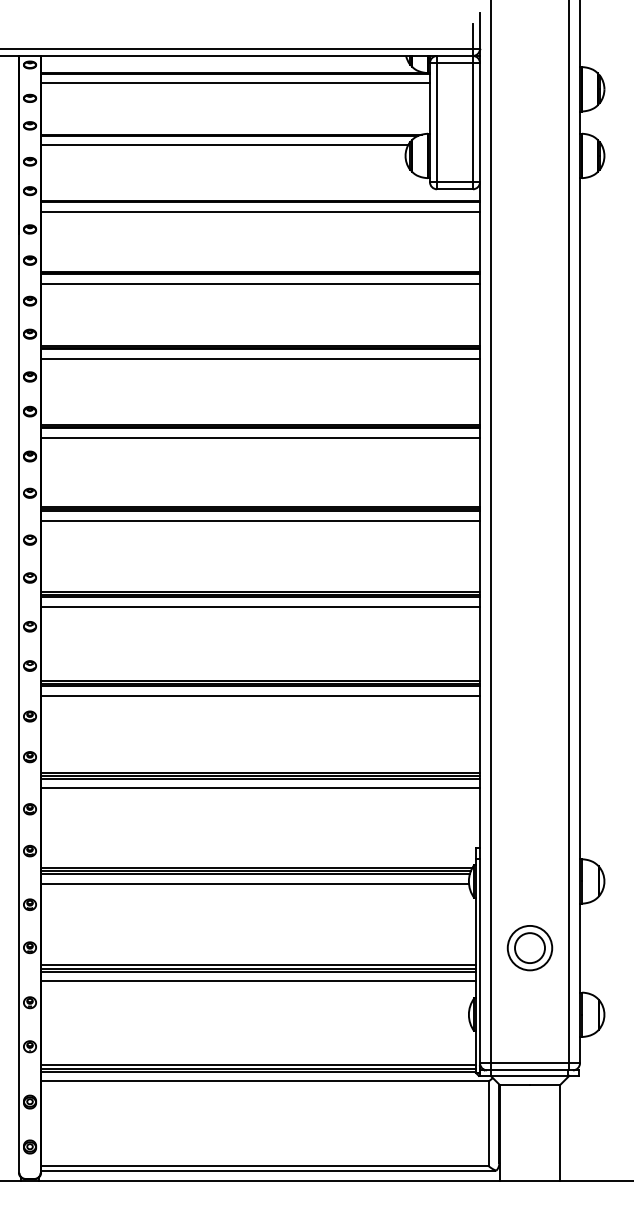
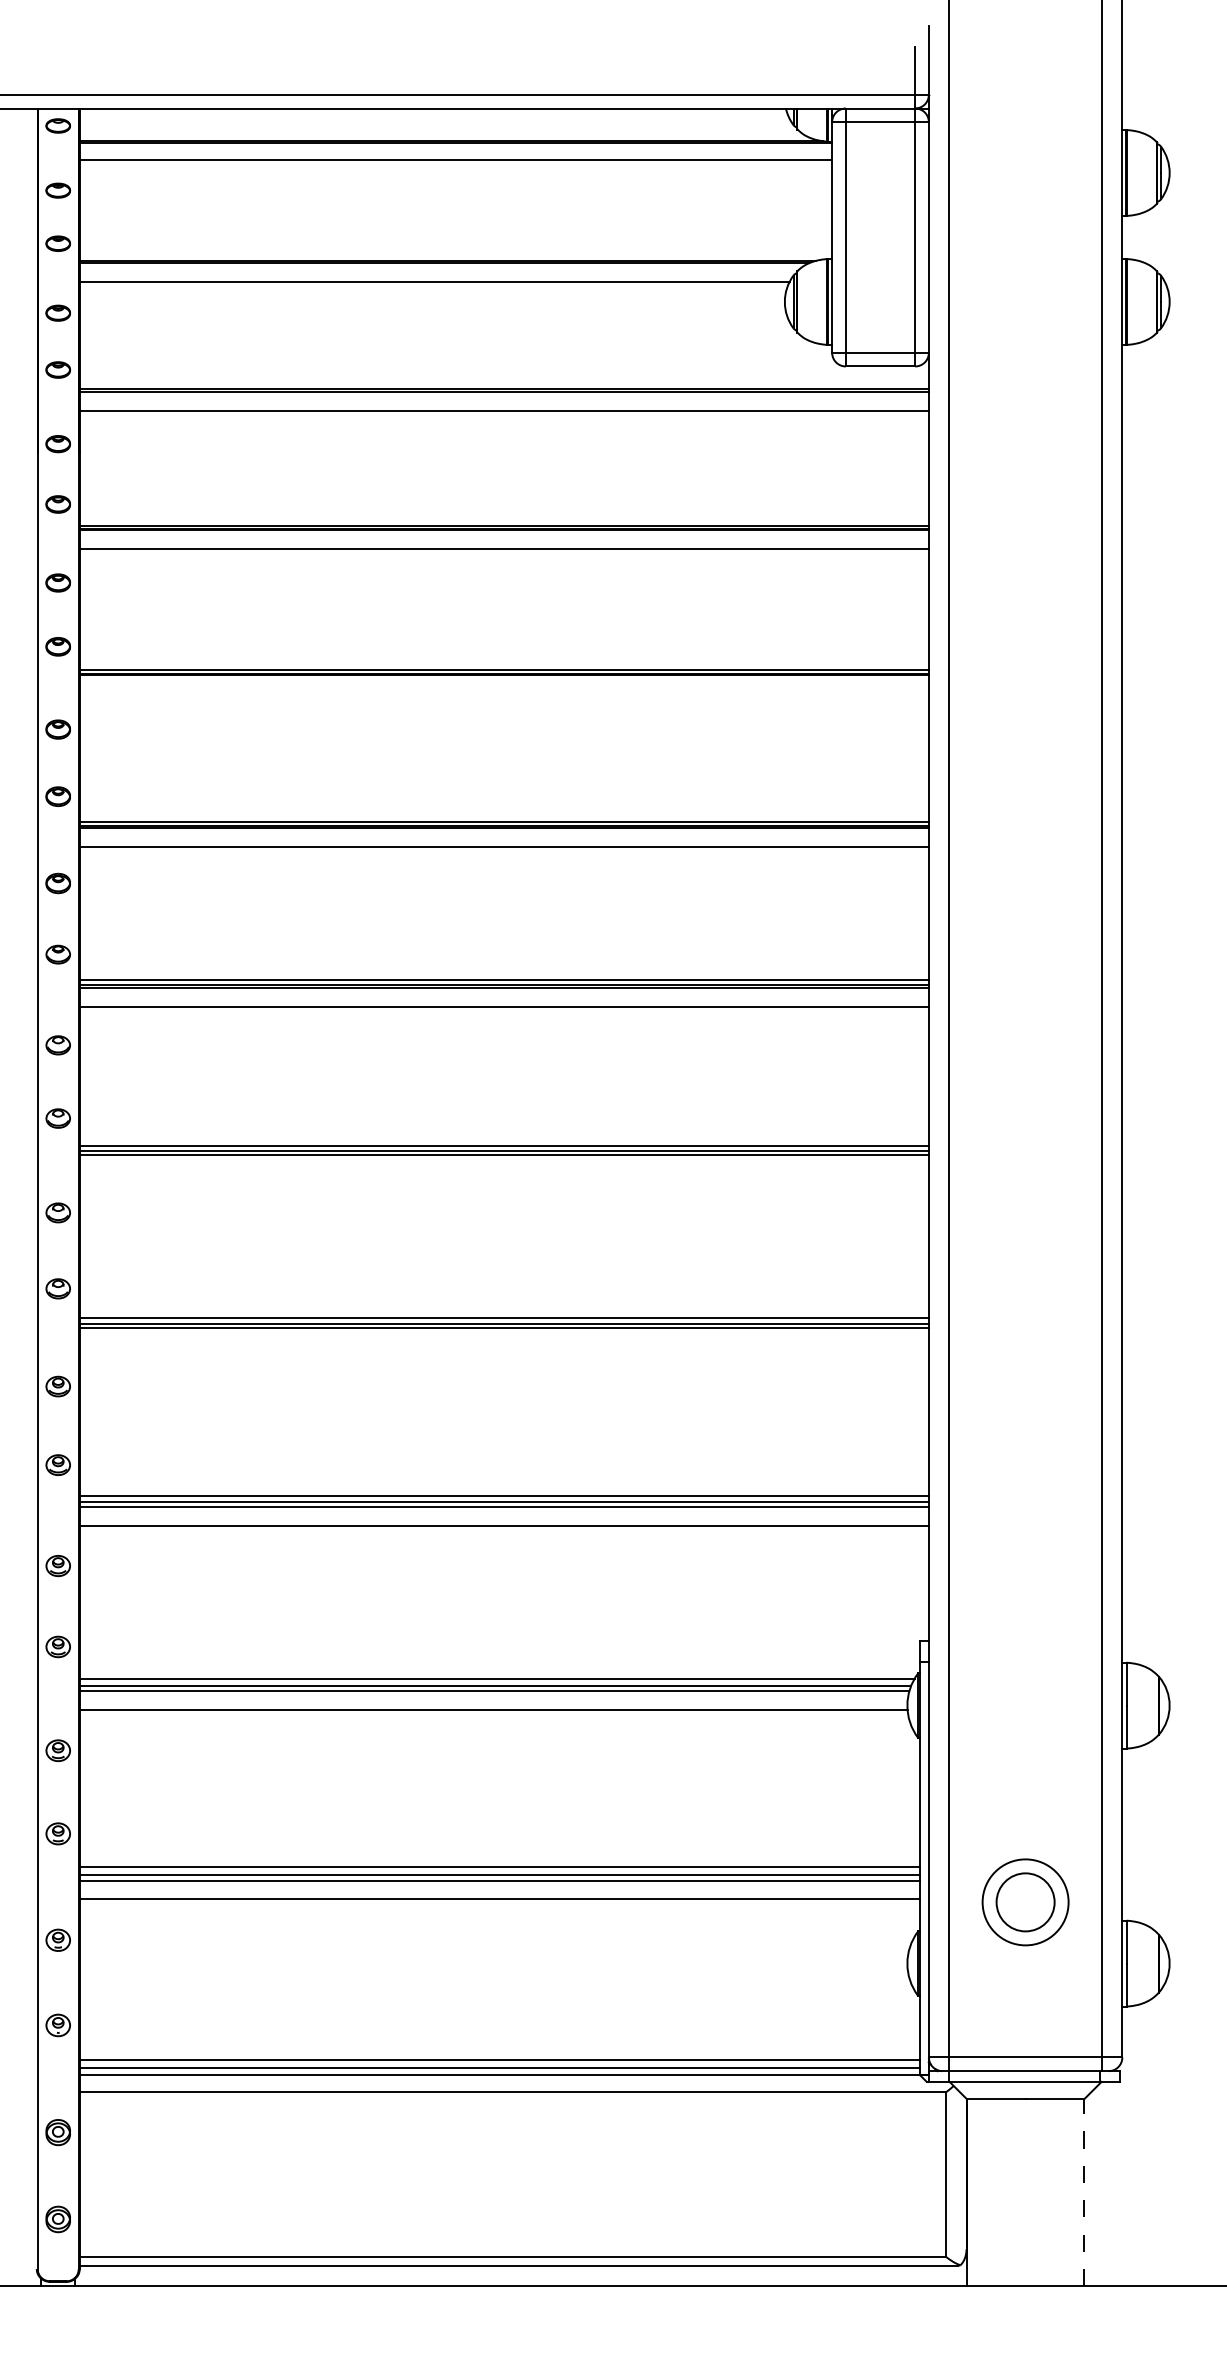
line: (260, 358) -> (504, 693), removed
line: (260, 606) -> (504, 1173), removed
line: (260, 696) -> (504, 1347), removed
part: (529, 948) -> (1024, 1903), moved
line: (560, 1132) -> (1084, 2191), solid -> dashed

